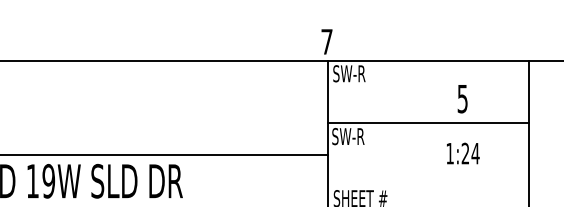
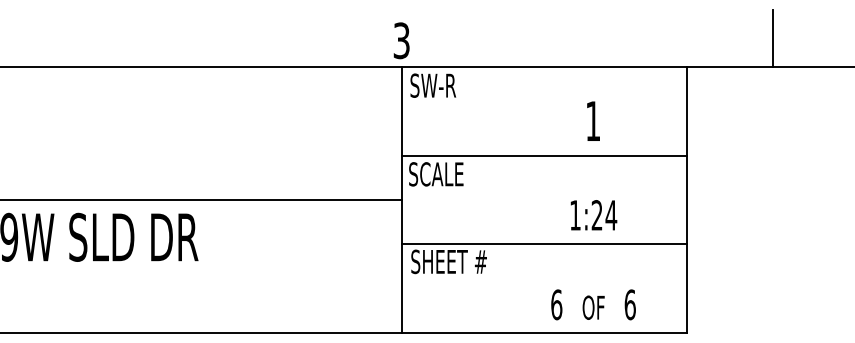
text: (326, 41) -> (401, 40), 7 -> 3
text: (462, 99) -> (593, 121), 5 -> 1
text: (355, 136) -> (441, 174), SW-R -> SCALE
text: (462, 153) -> (593, 215), moved
line: (428, 186) -> (544, 244), added

